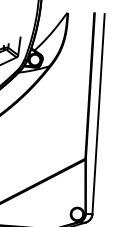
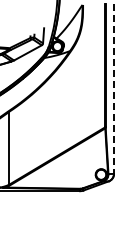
line: (99, 114) -> (114, 89), solid -> dashed

